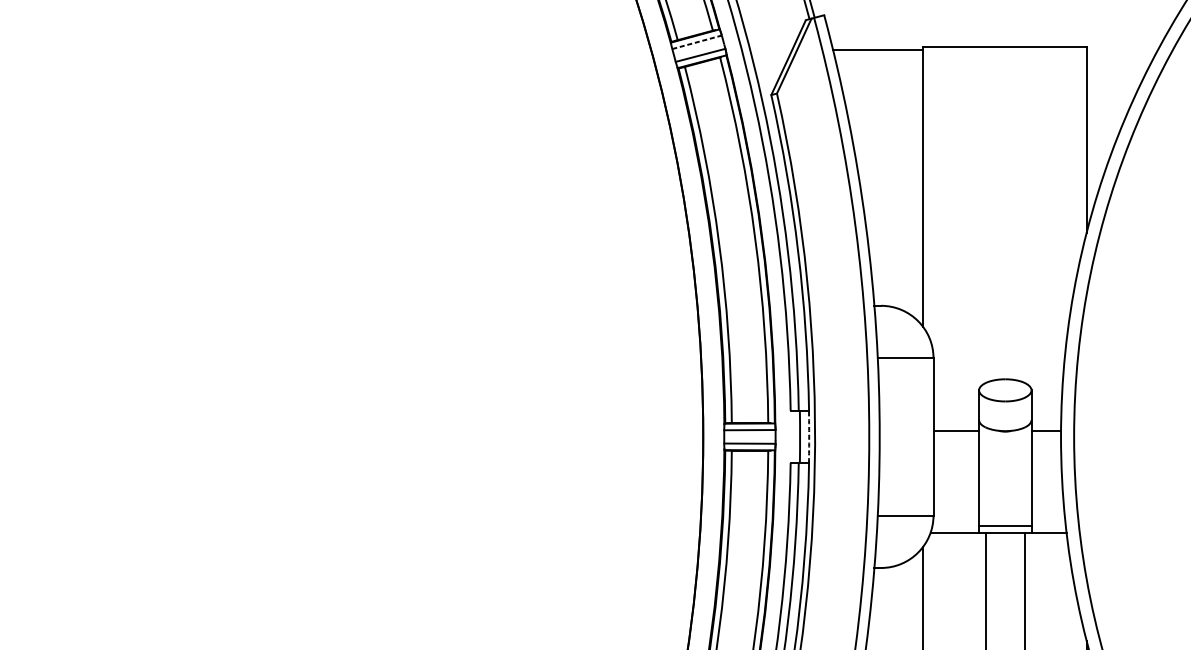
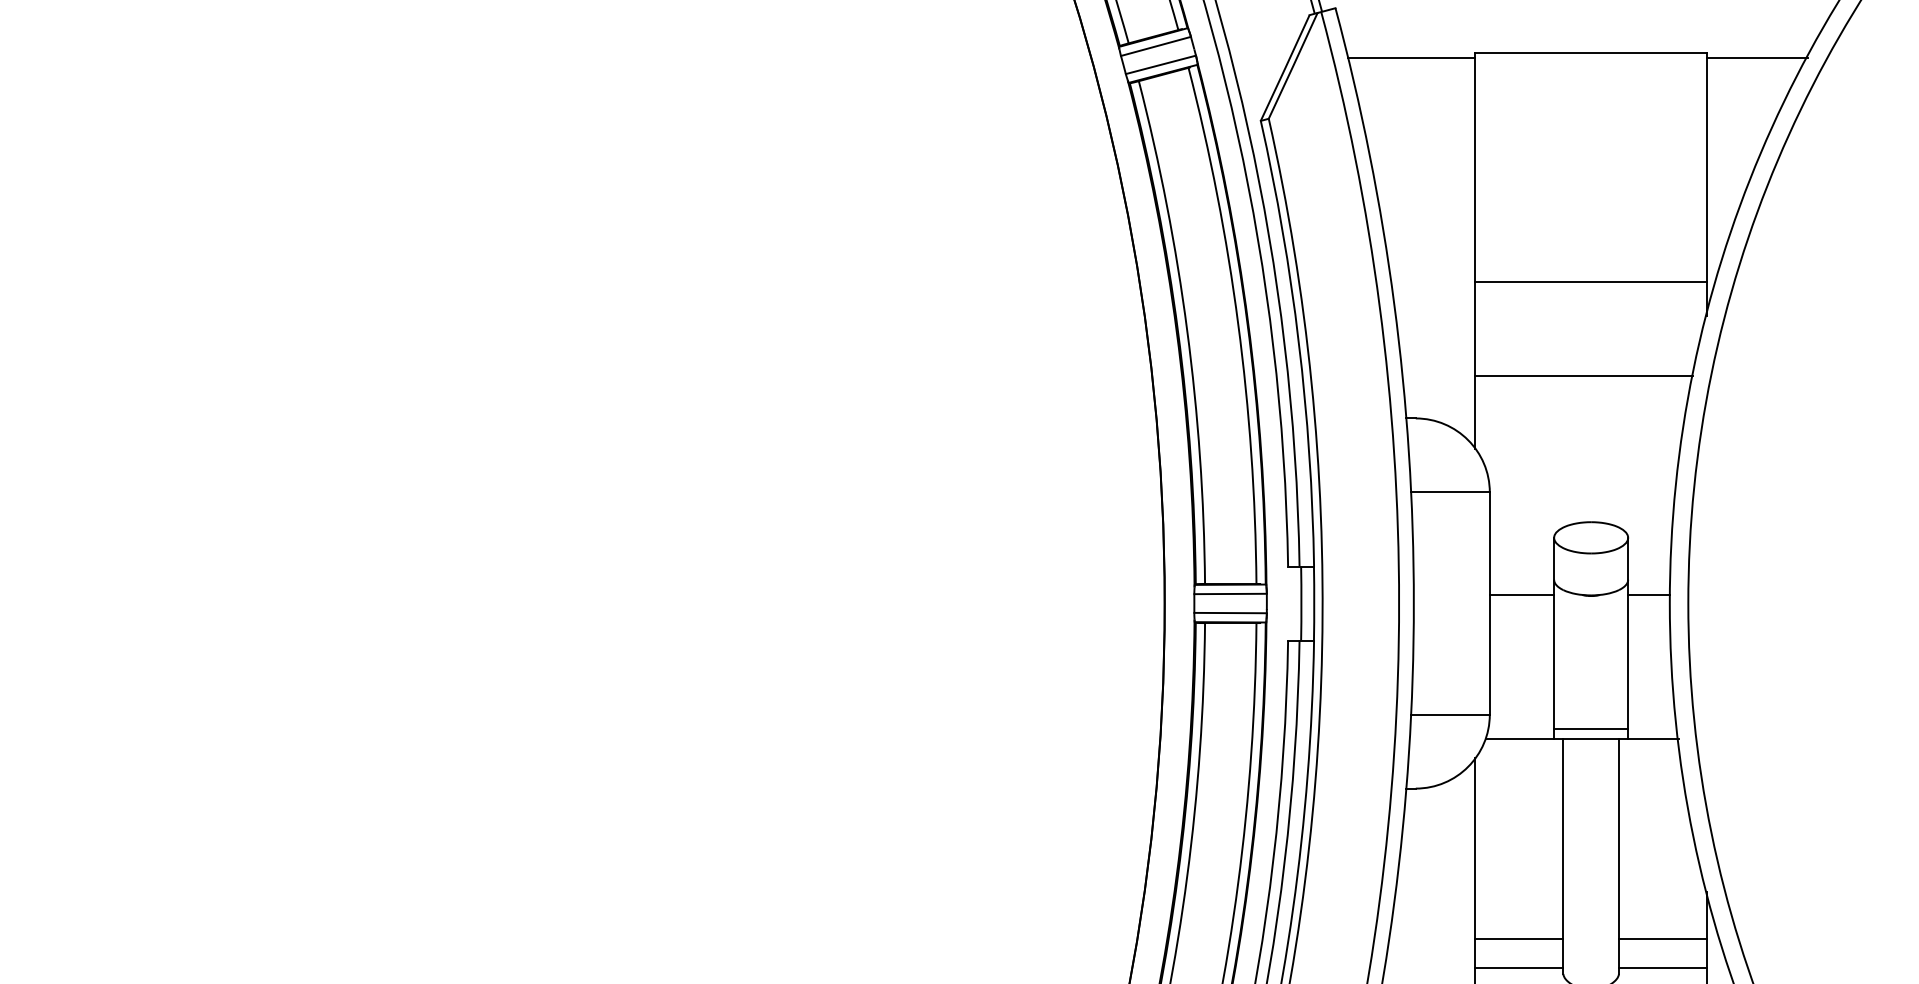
line: (697, 42) -> (1156, 46), dashed -> solid
line: (1122, 50) -> (1756, 57), added
line: (1004, 209) -> (1590, 282), added
line: (1000, 276) -> (1584, 376), added
arc: (809, 436) -> (1314, 603), dashed -> solid

